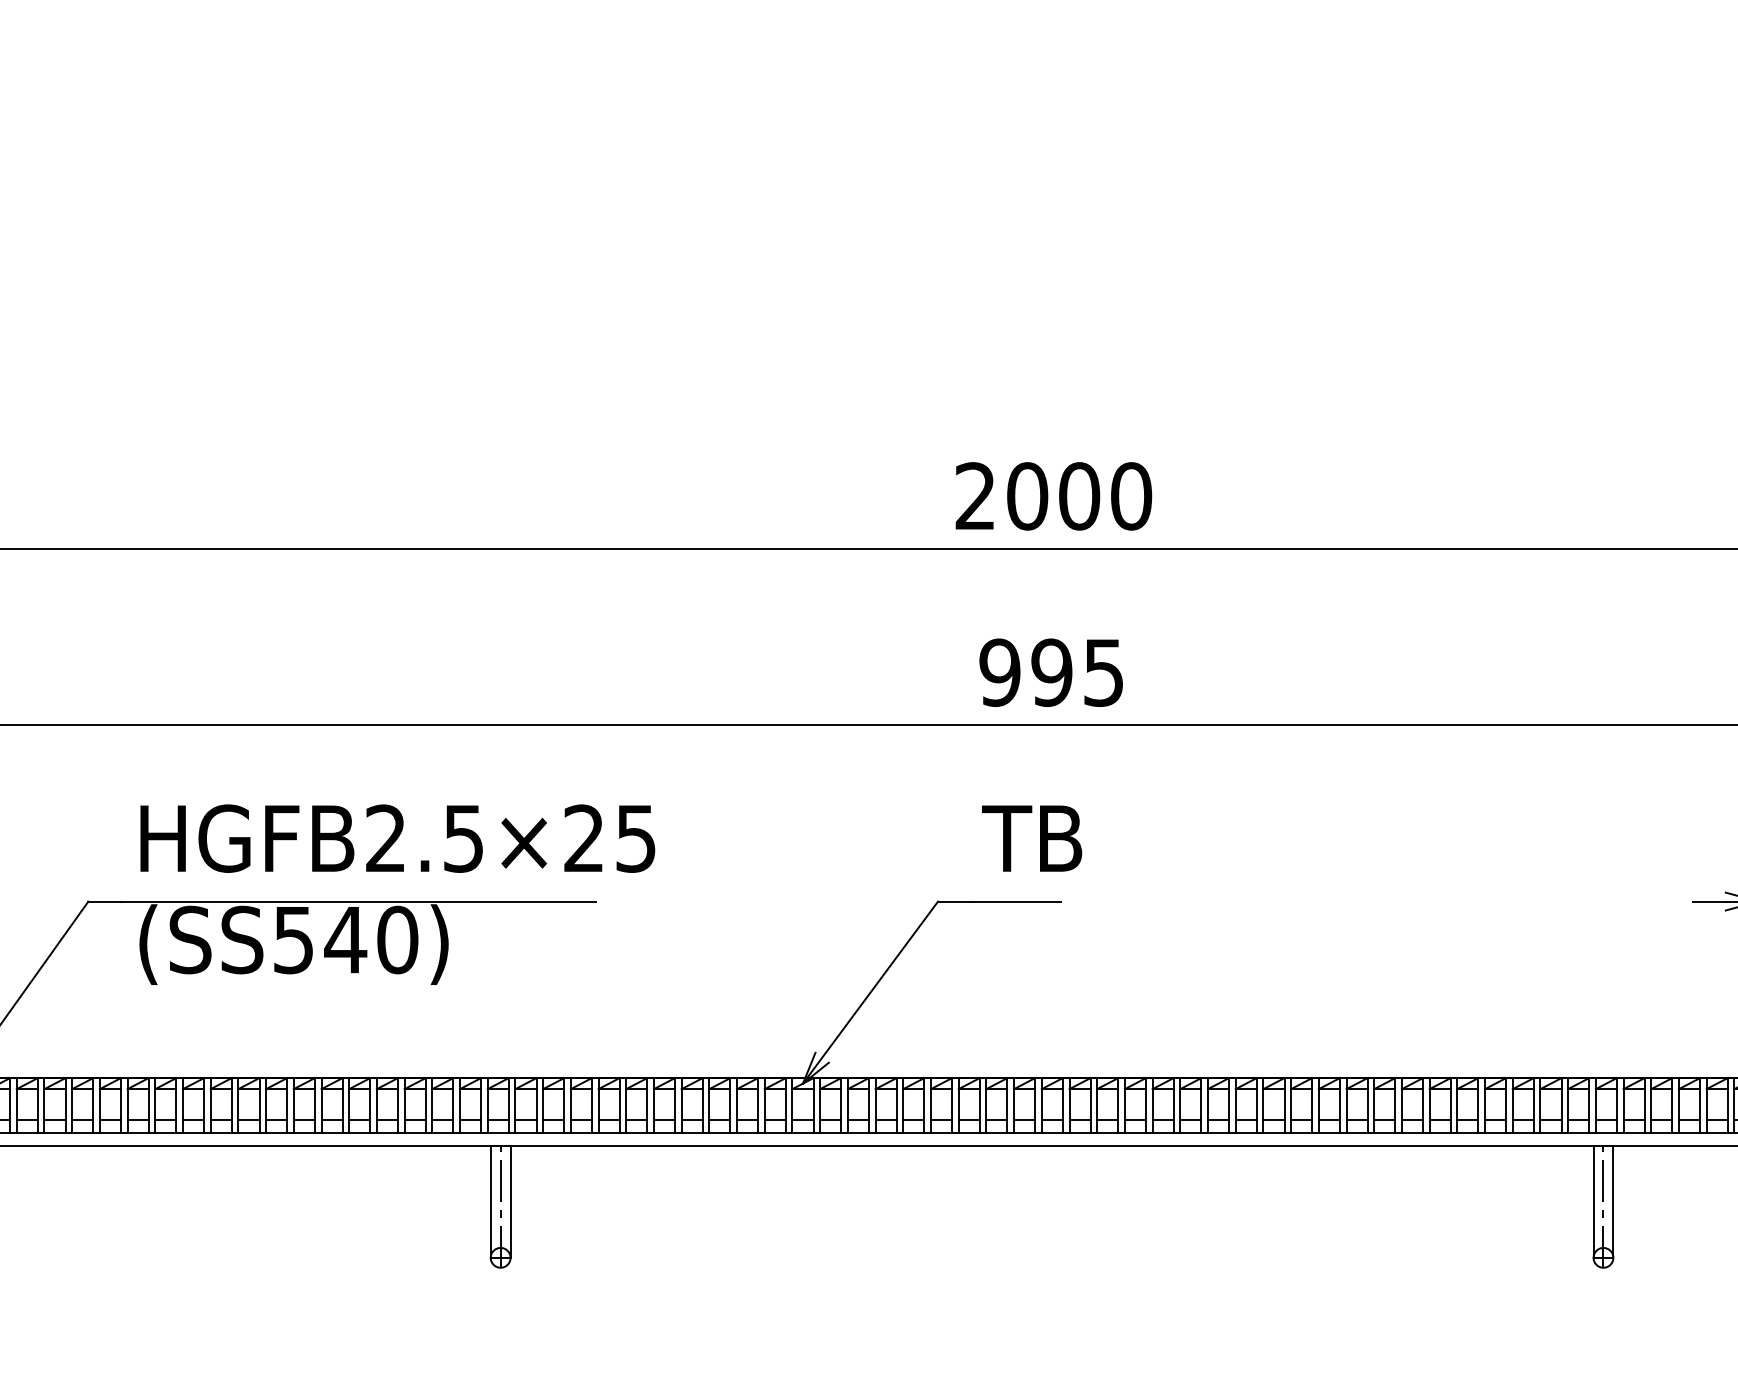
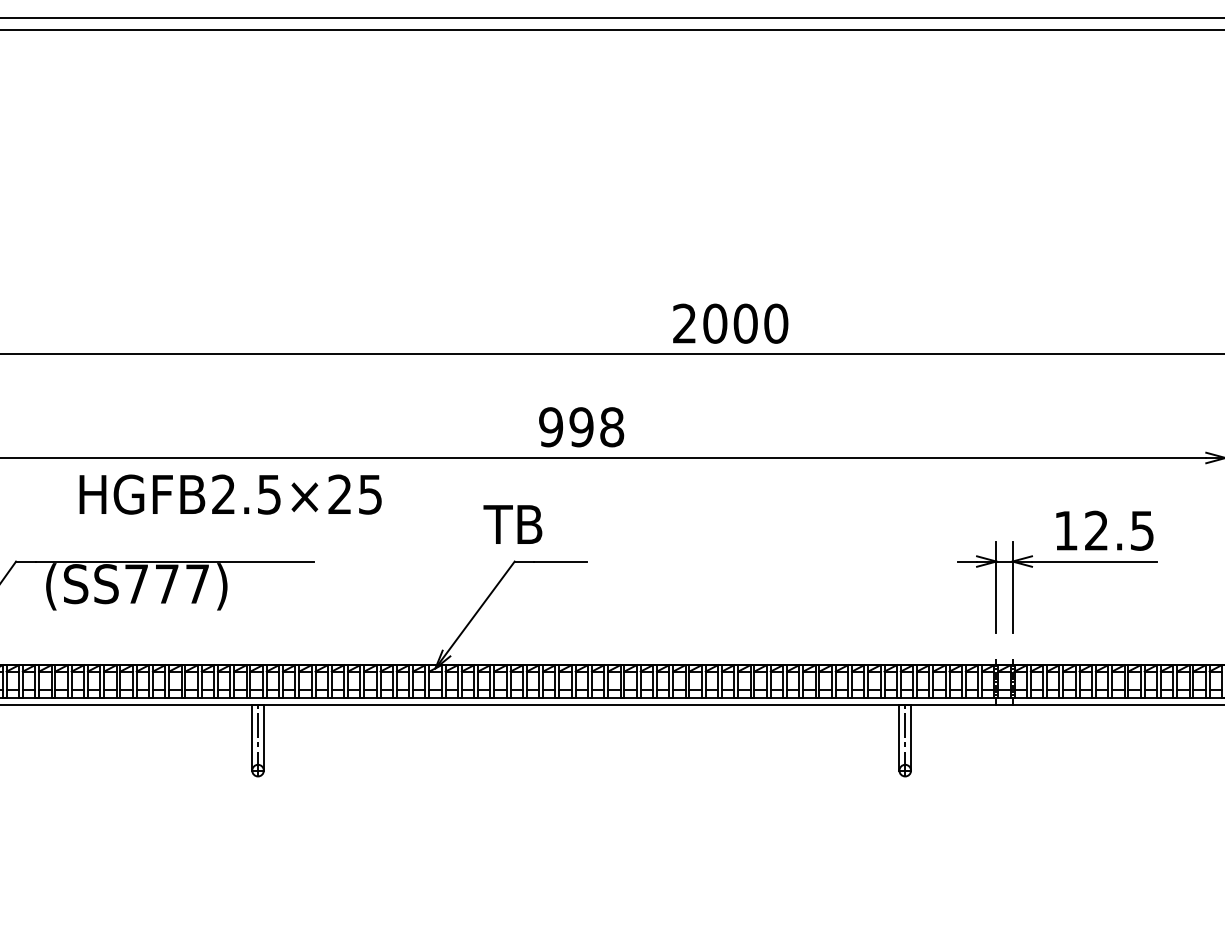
text: (1053, 495) -> (730, 323), moved
text: (1104, 673) -> (612, 427), 995 -> 998
text: (397, 838) -> (230, 494), moved
text: (1031, 838) -> (512, 524), moved
text: (346, 940) -> (167, 584), (SS540) -> (SS777)

